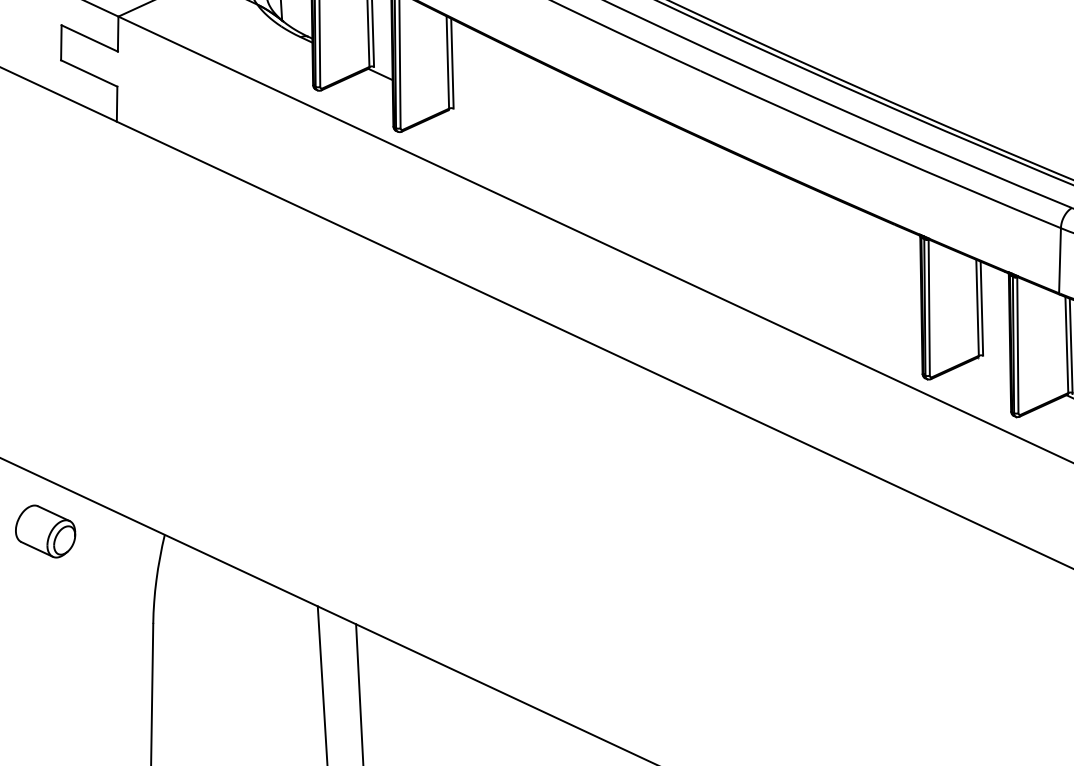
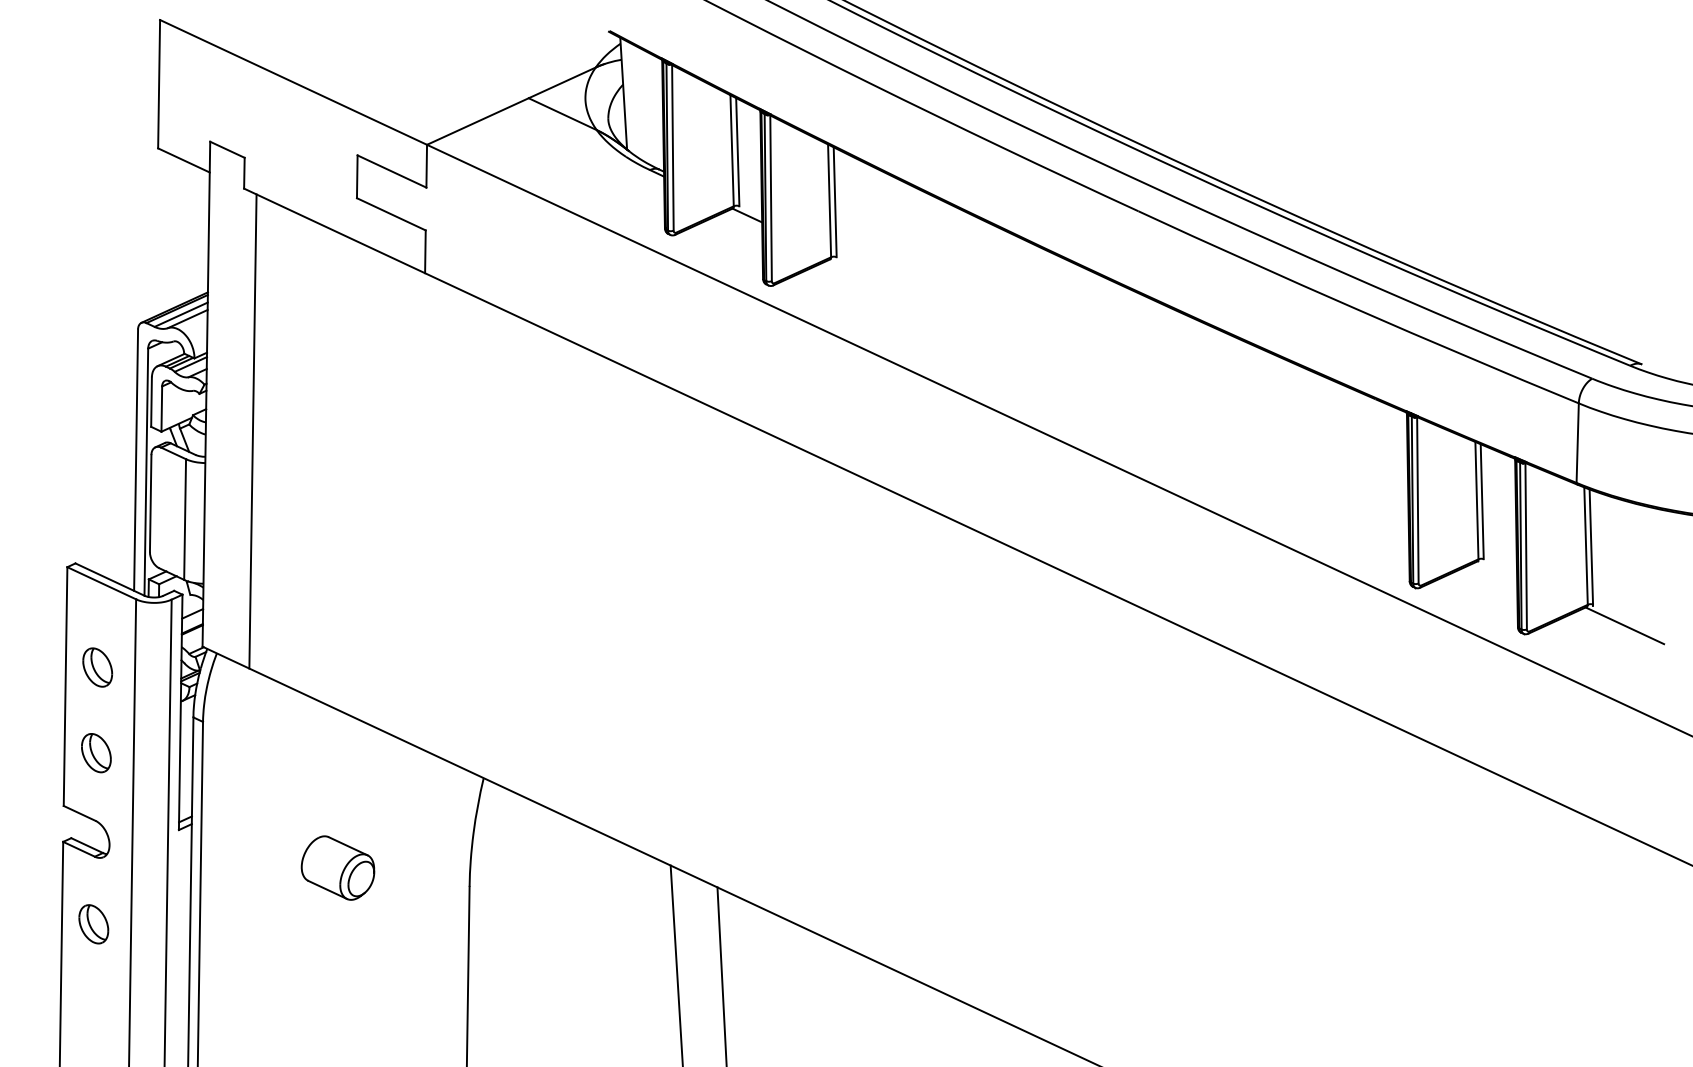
part: (45, 531) -> (337, 867), moved

